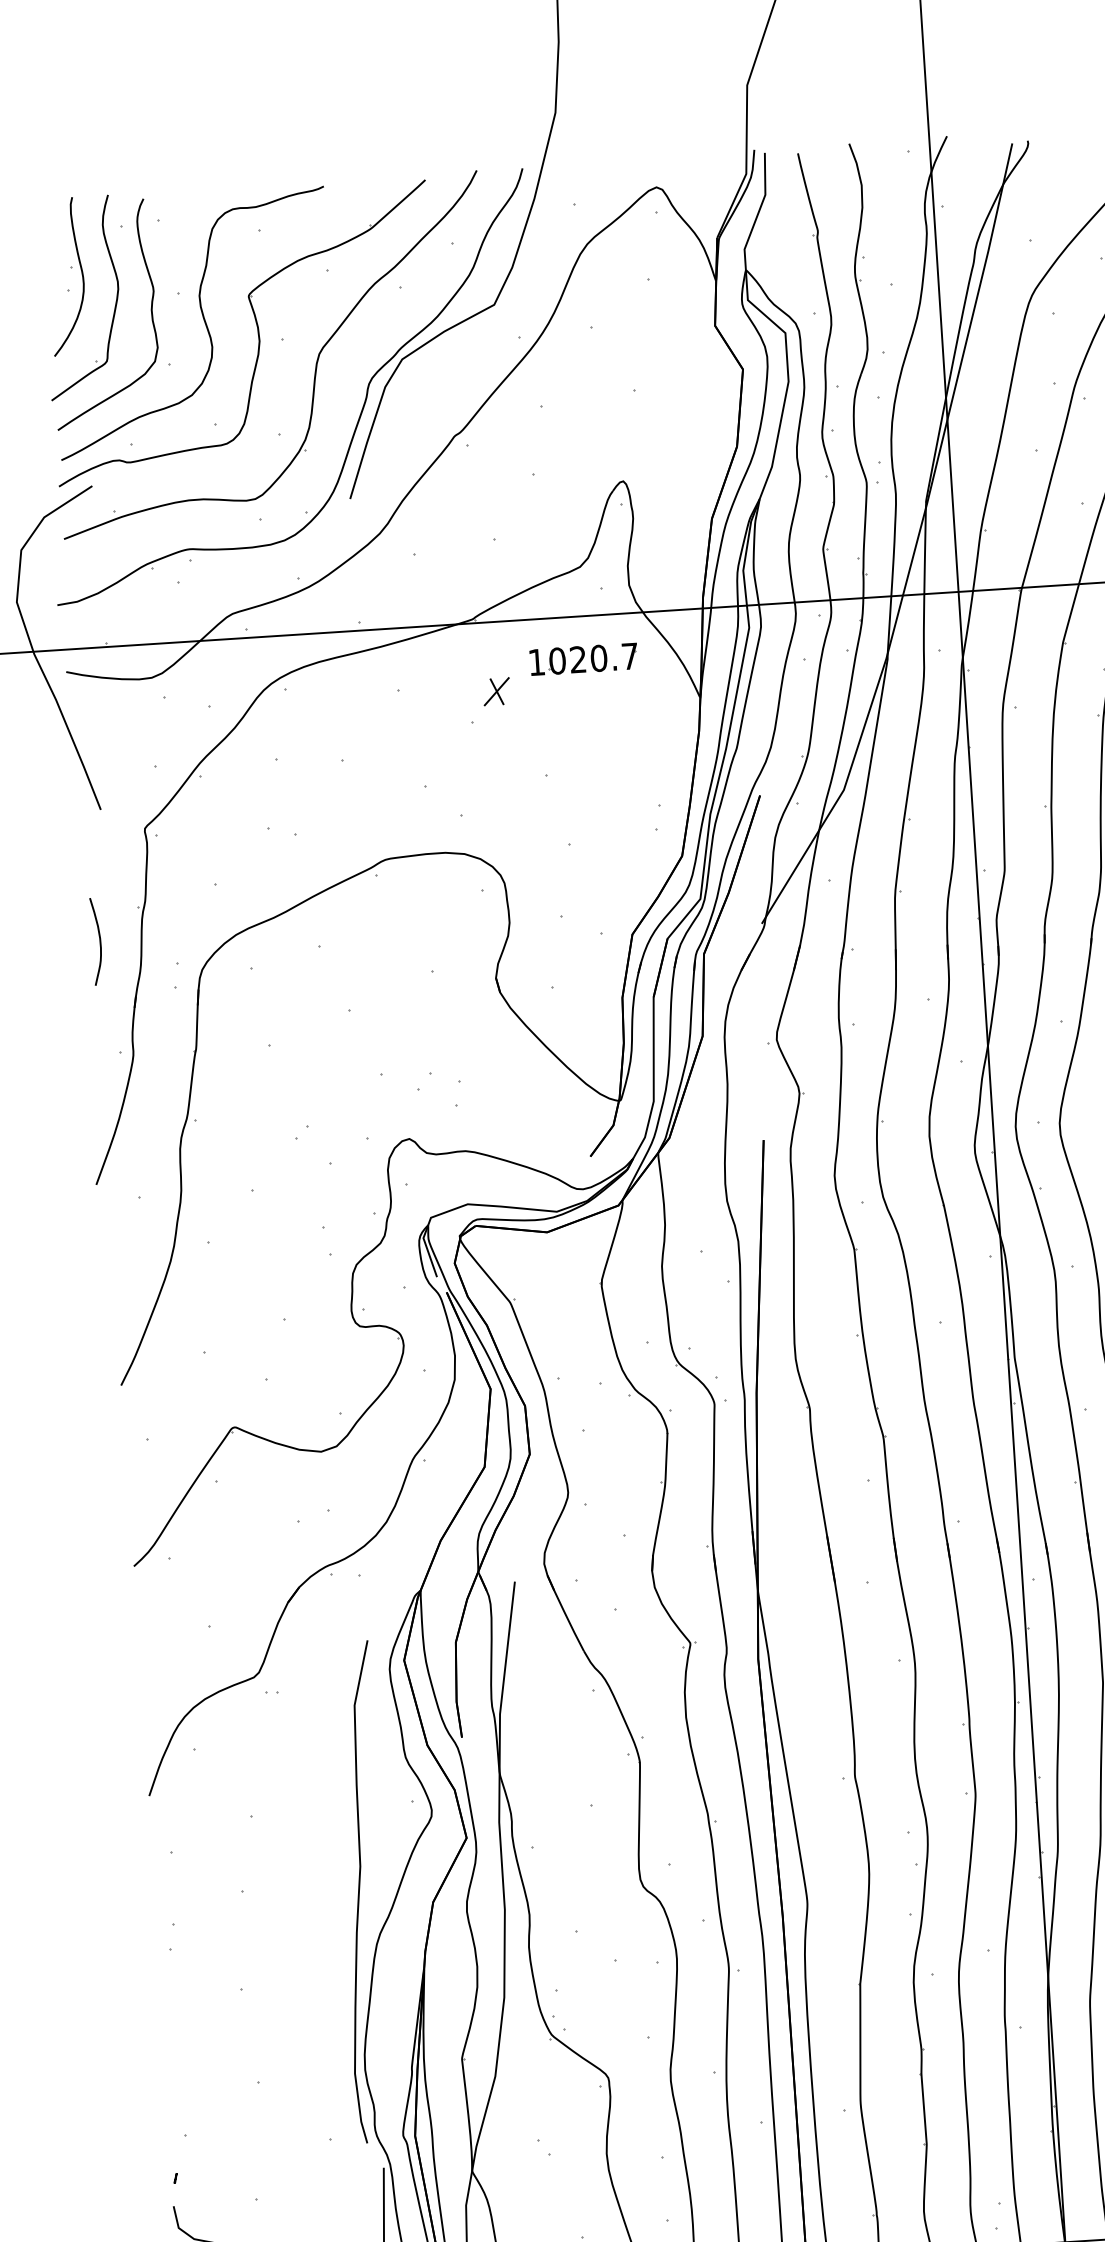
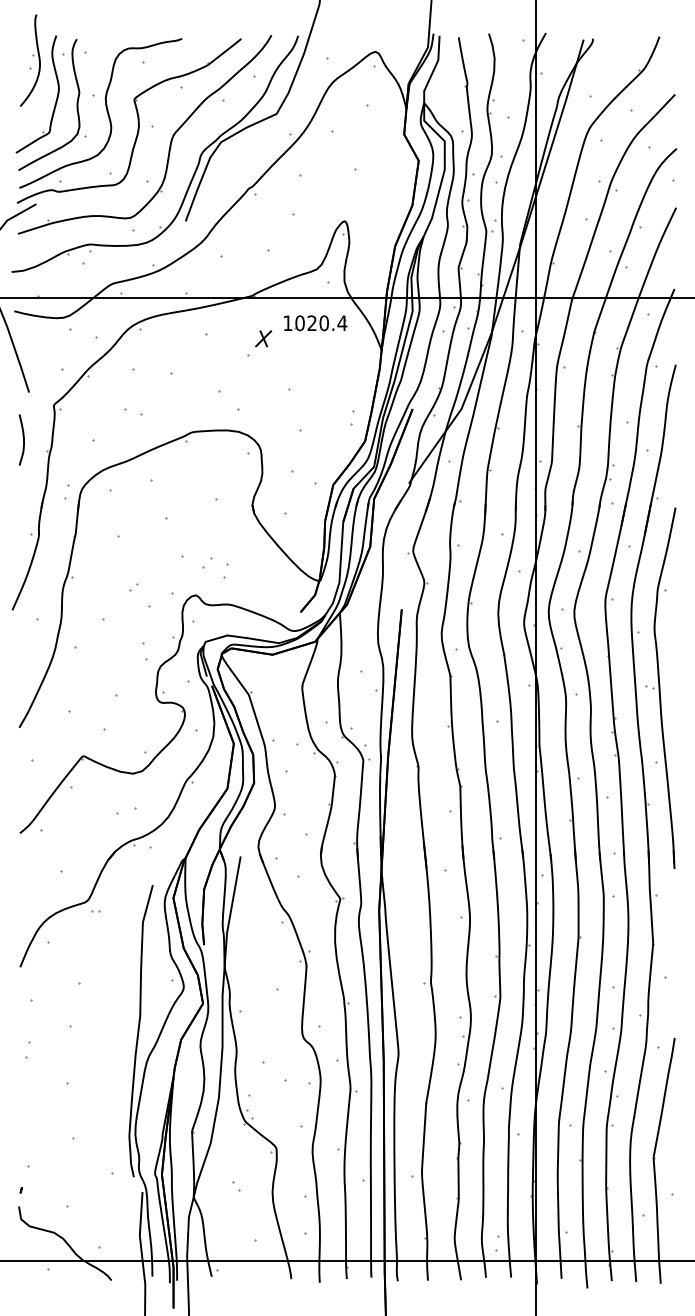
part: (65, 276) -> (29, 60), moved
text: (630, 655) -> (342, 322), 1020.7 -> 1020.4
curve: (99, 940) -> (23, 439), moved

